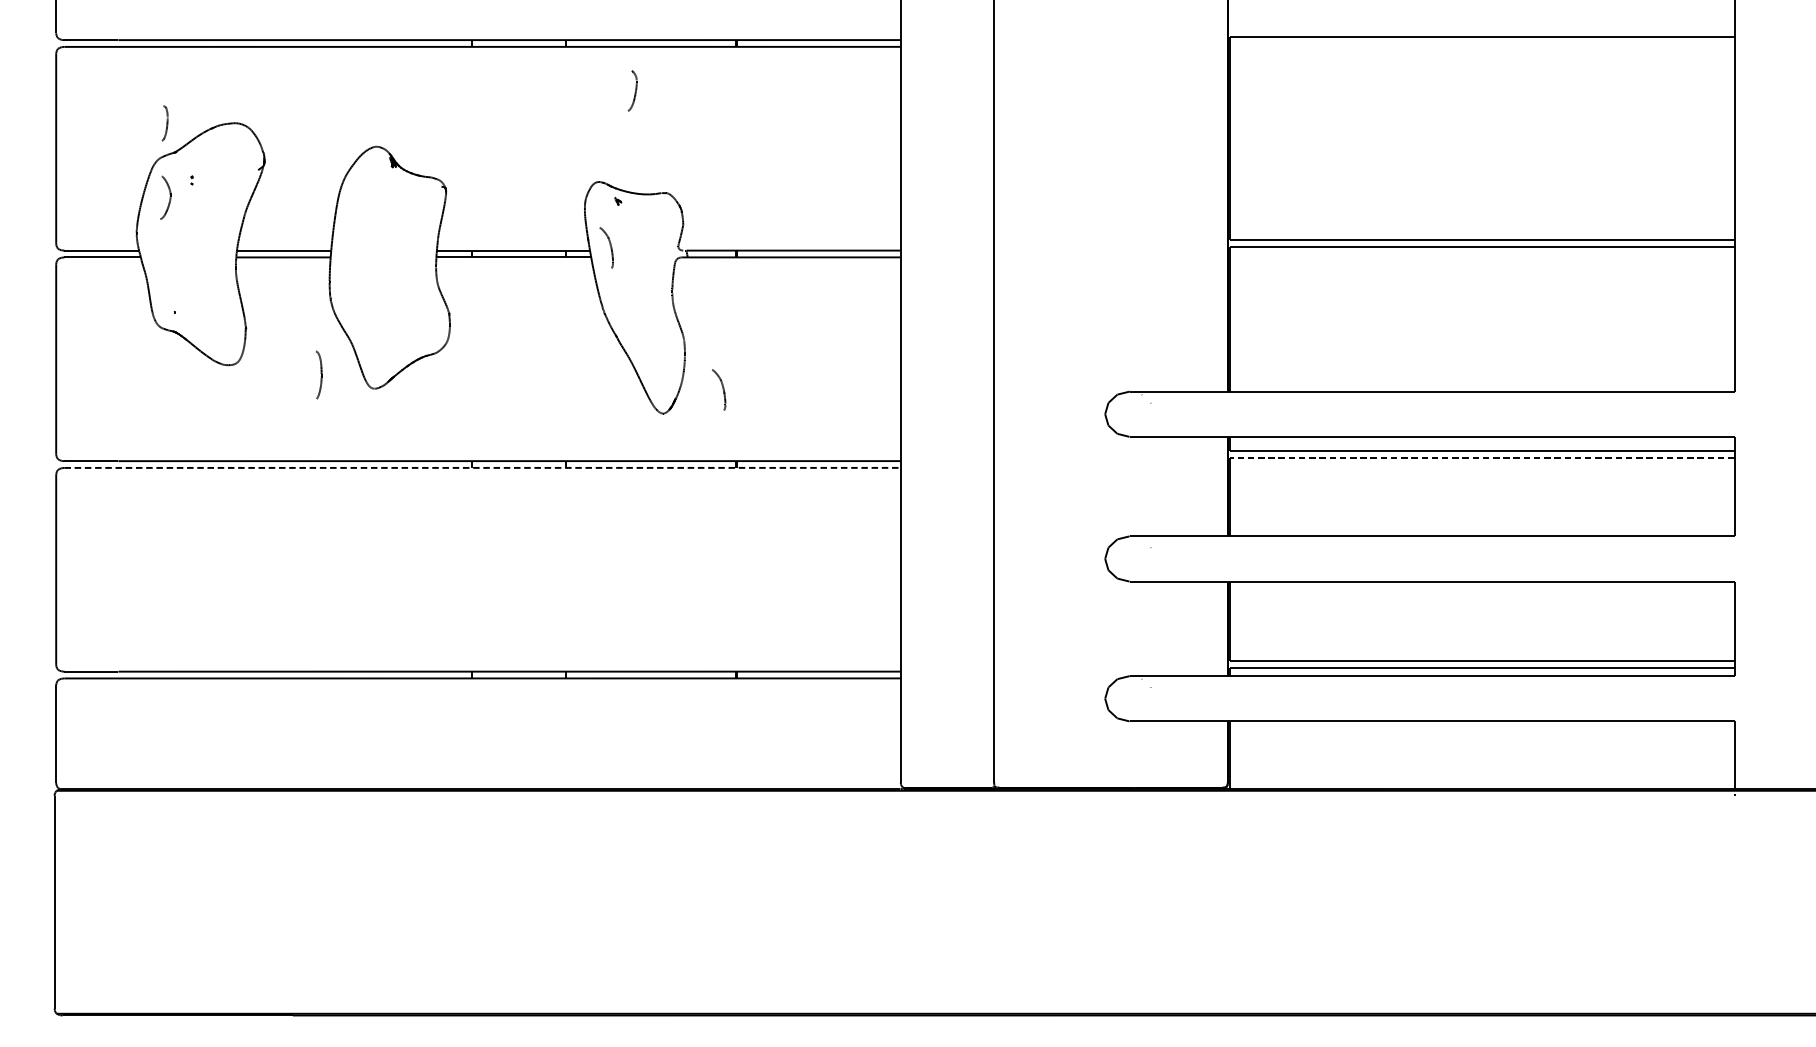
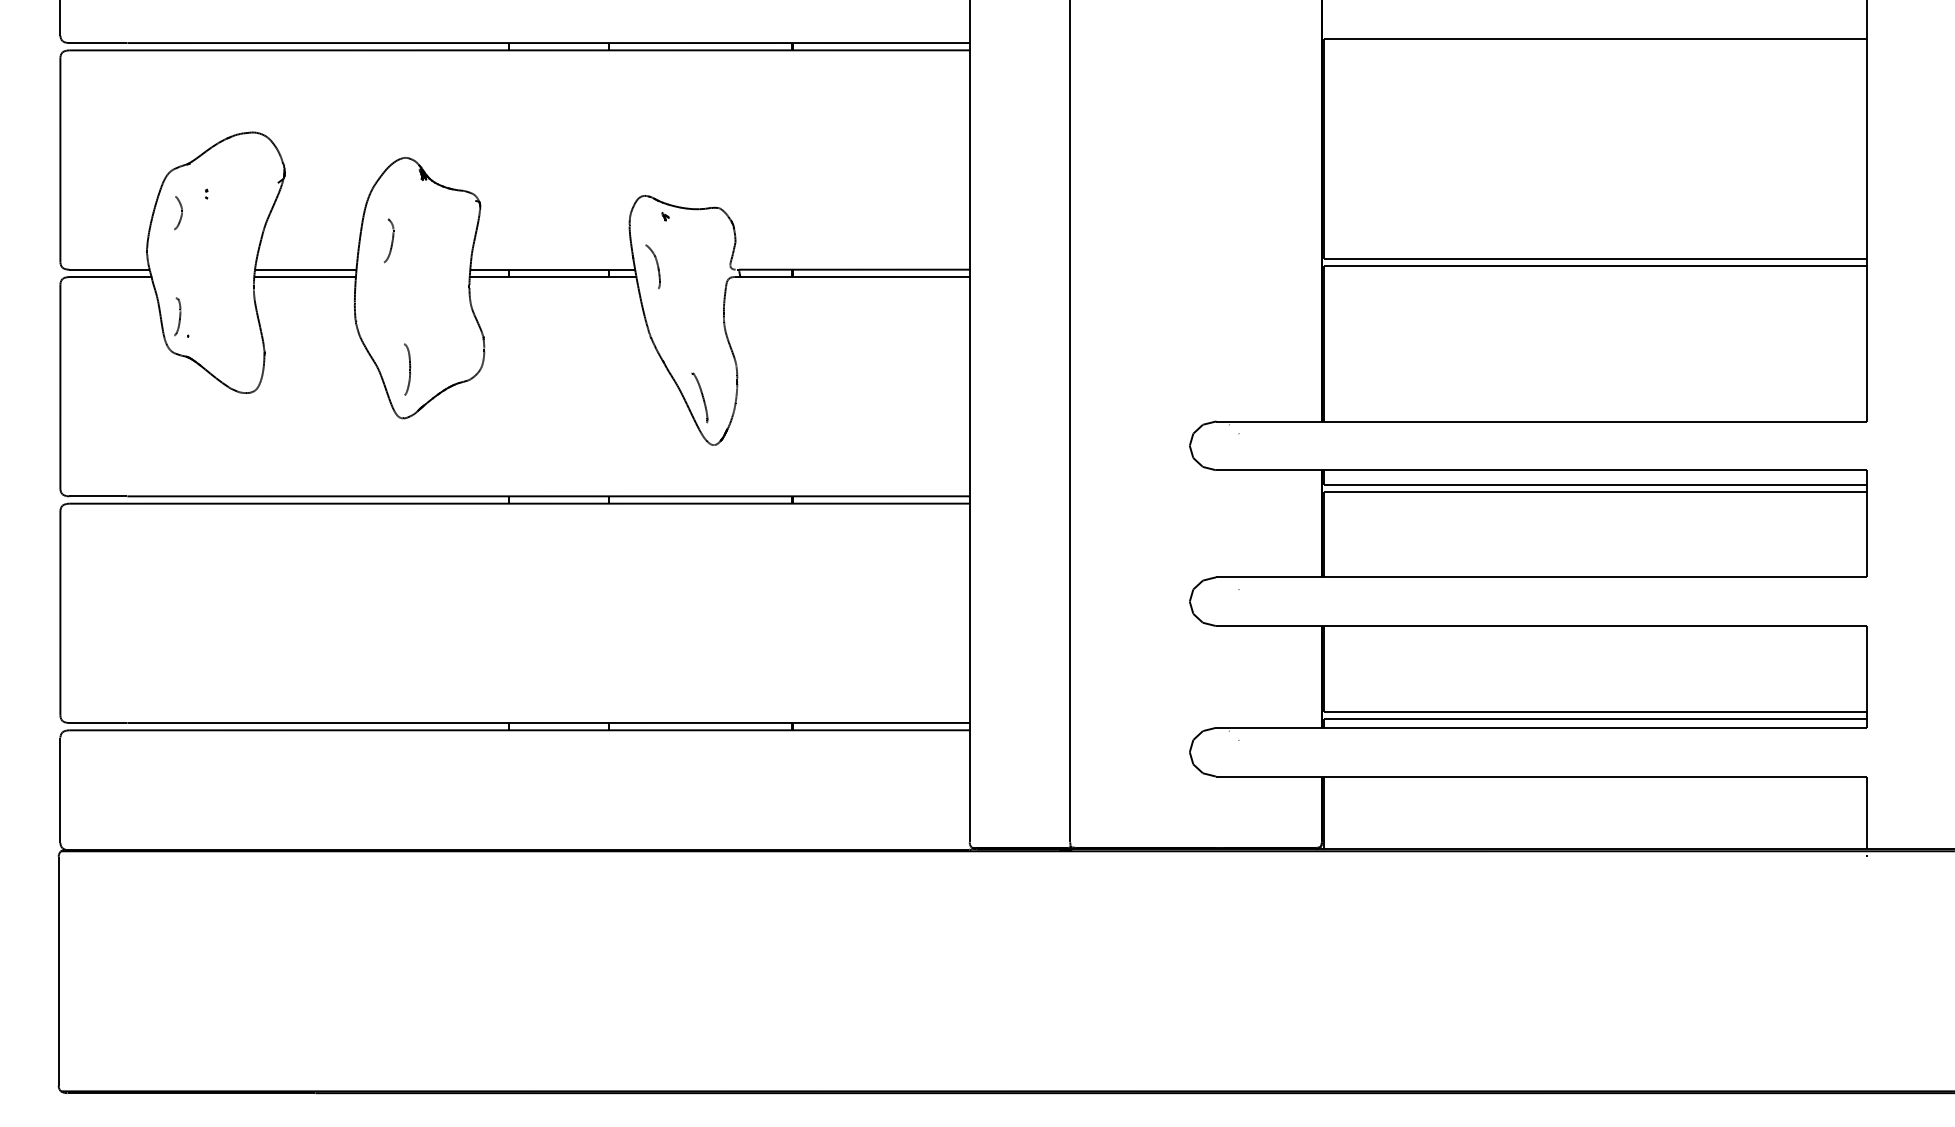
part: (632, 90) -> (388, 240), moved
part: (164, 123) -> (177, 316), moved
part: (165, 198) -> (178, 213), size x0.71
part: (649, 369) -> (699, 397), added
part: (319, 374) -> (407, 369), moved
part: (718, 389) -> (773, 419), removed
line: (1481, 457) -> (1595, 492), dashed -> solid
line: (482, 467) -> (519, 503), dashed -> solid

